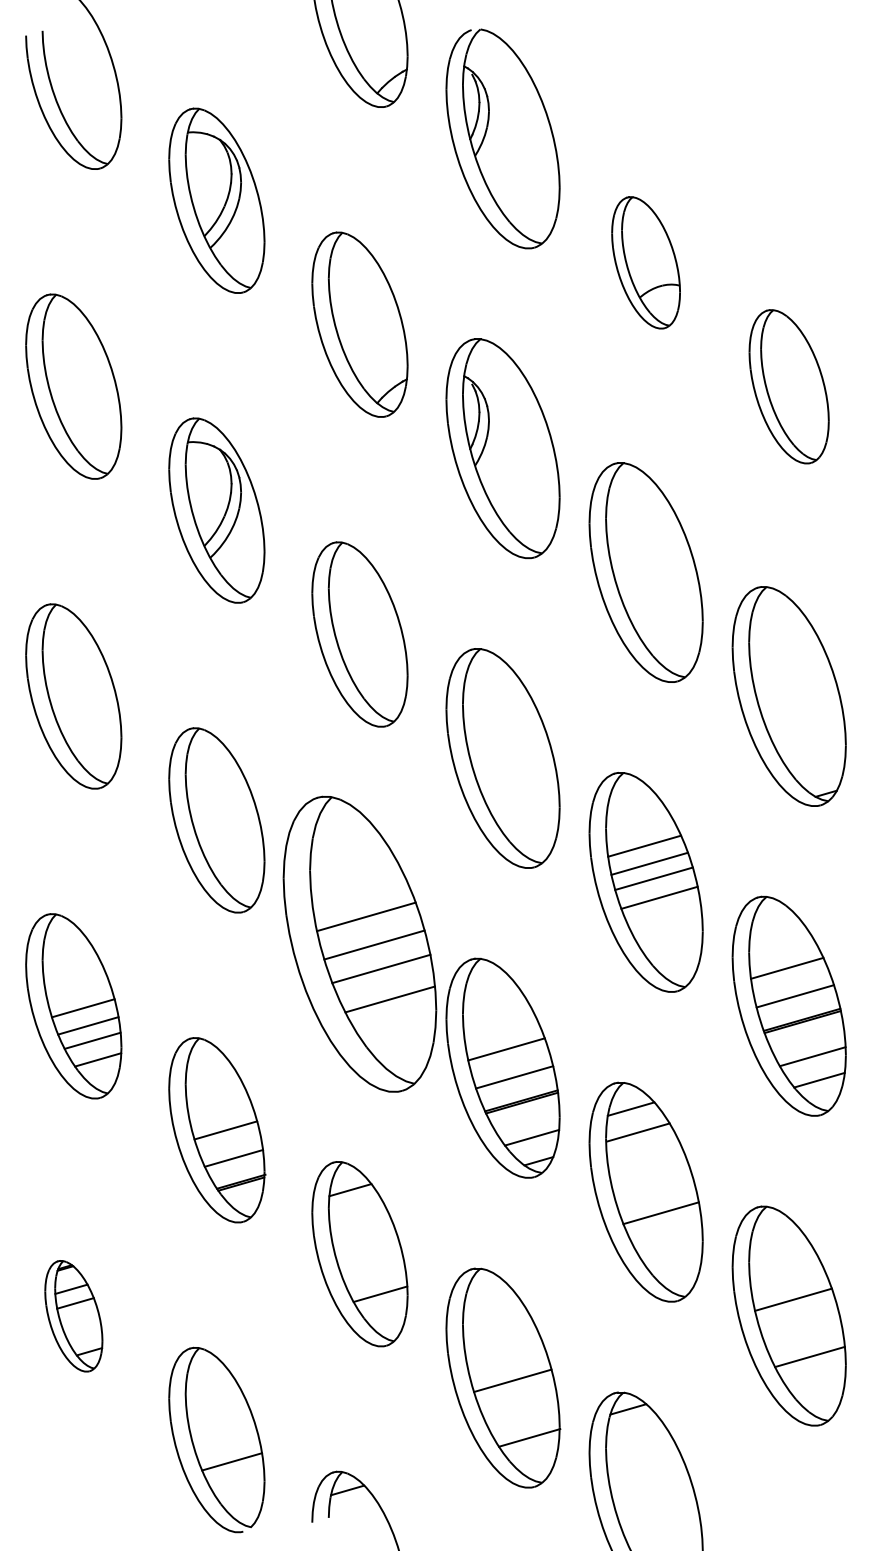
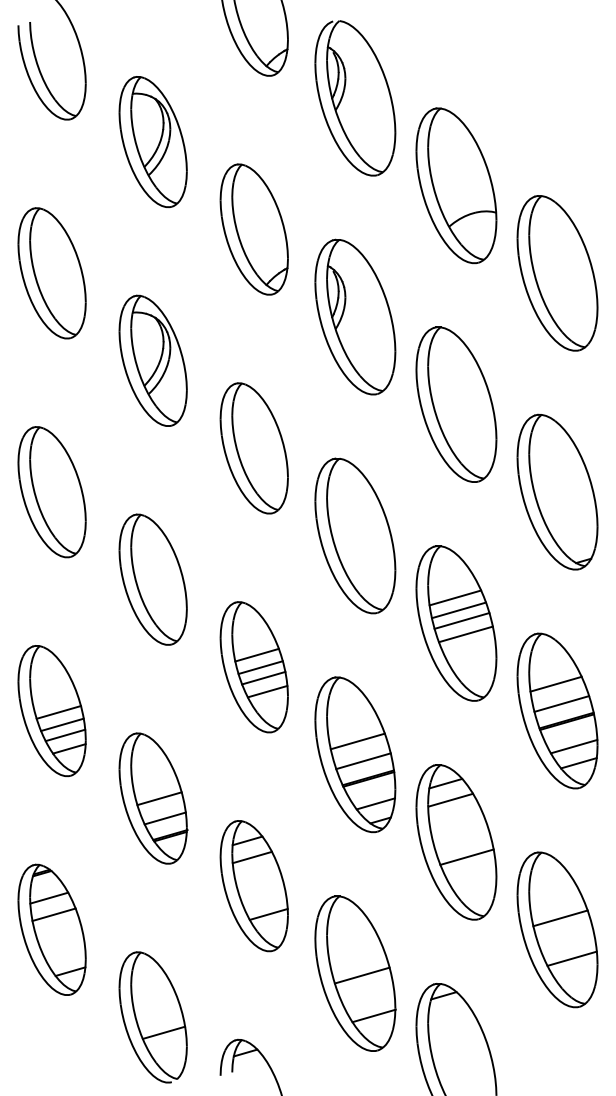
part: (645, 262) -> (455, 185), size x1.67
part: (788, 386) -> (557, 273), size x1.43
part: (359, 944) -> (253, 667), size x0.62
line: (356, 1213) -> (251, 857), added
part: (73, 1316) -> (51, 930), size x1.67

